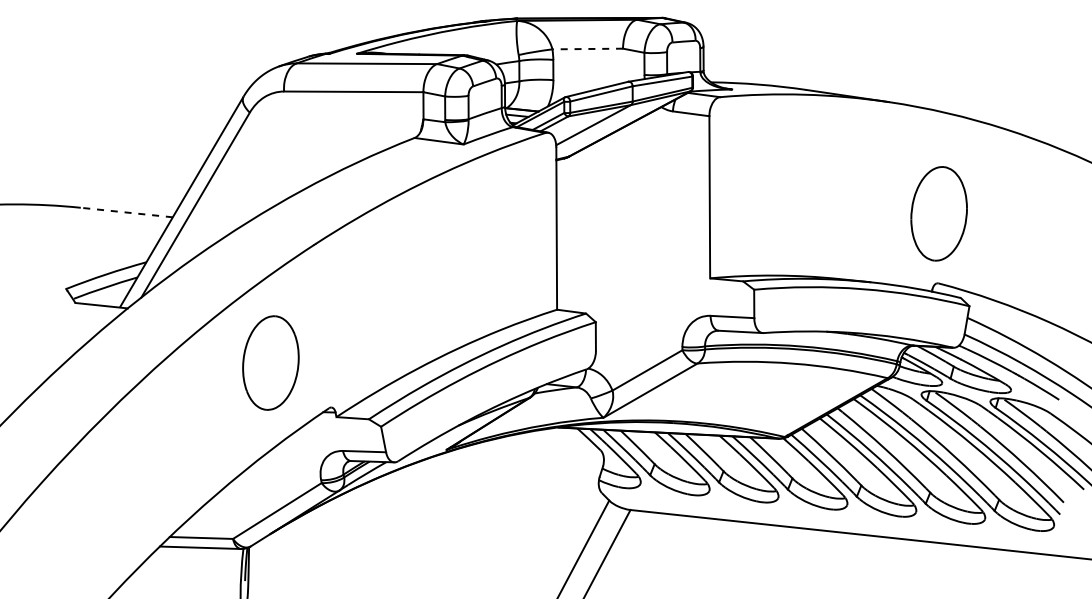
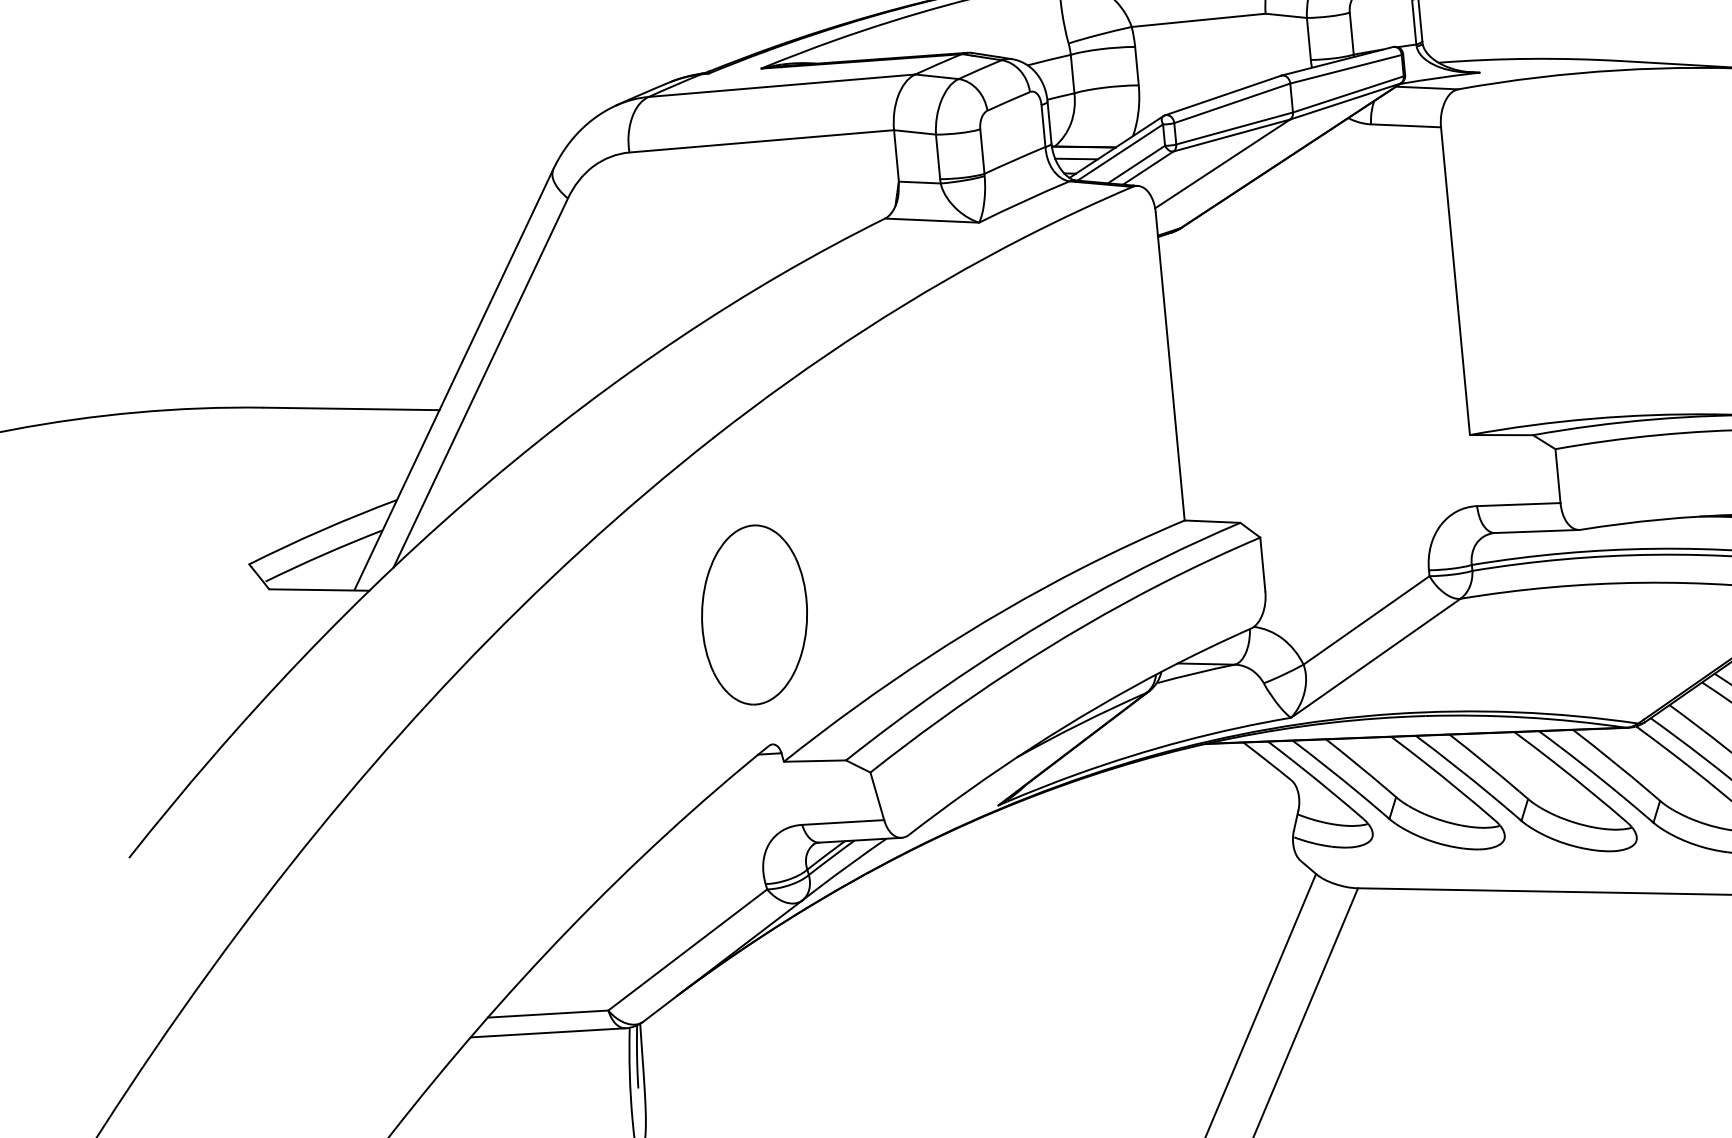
line: (587, 49) -> (1198, 21), dashed -> solid
line: (126, 212) -> (350, 408), dashed -> solid
part: (270, 362) -> (753, 614), moved

